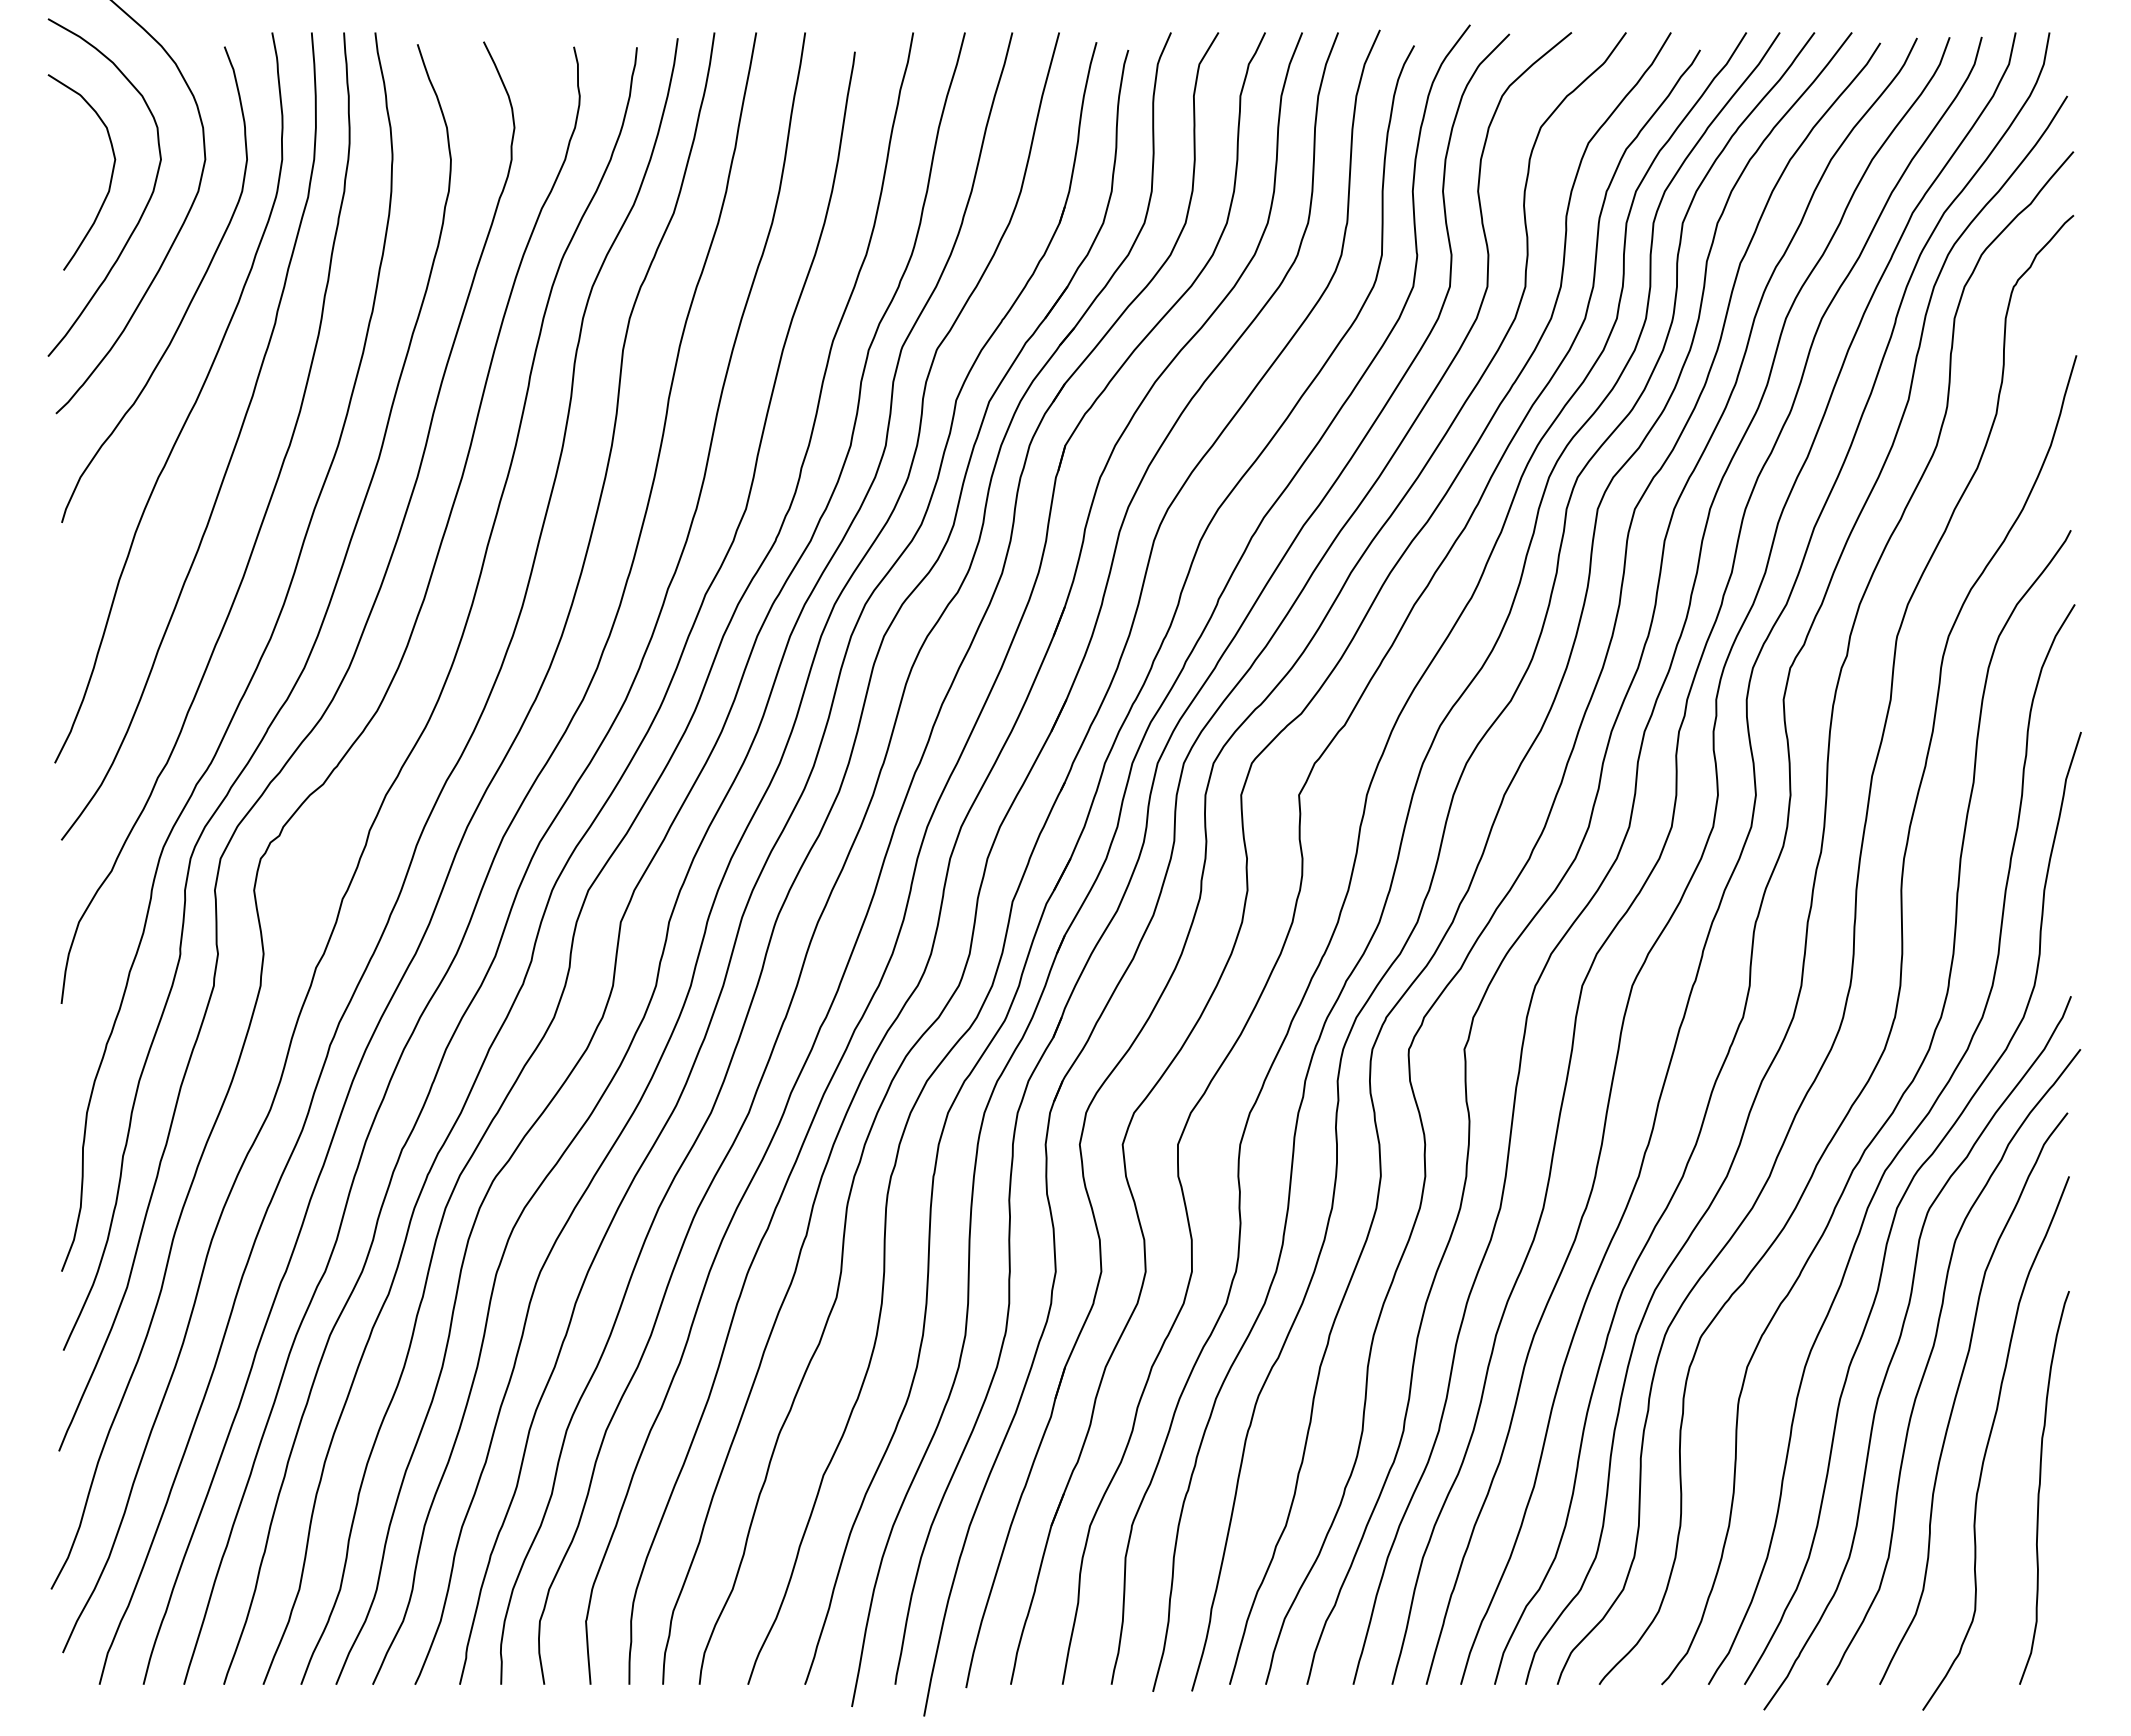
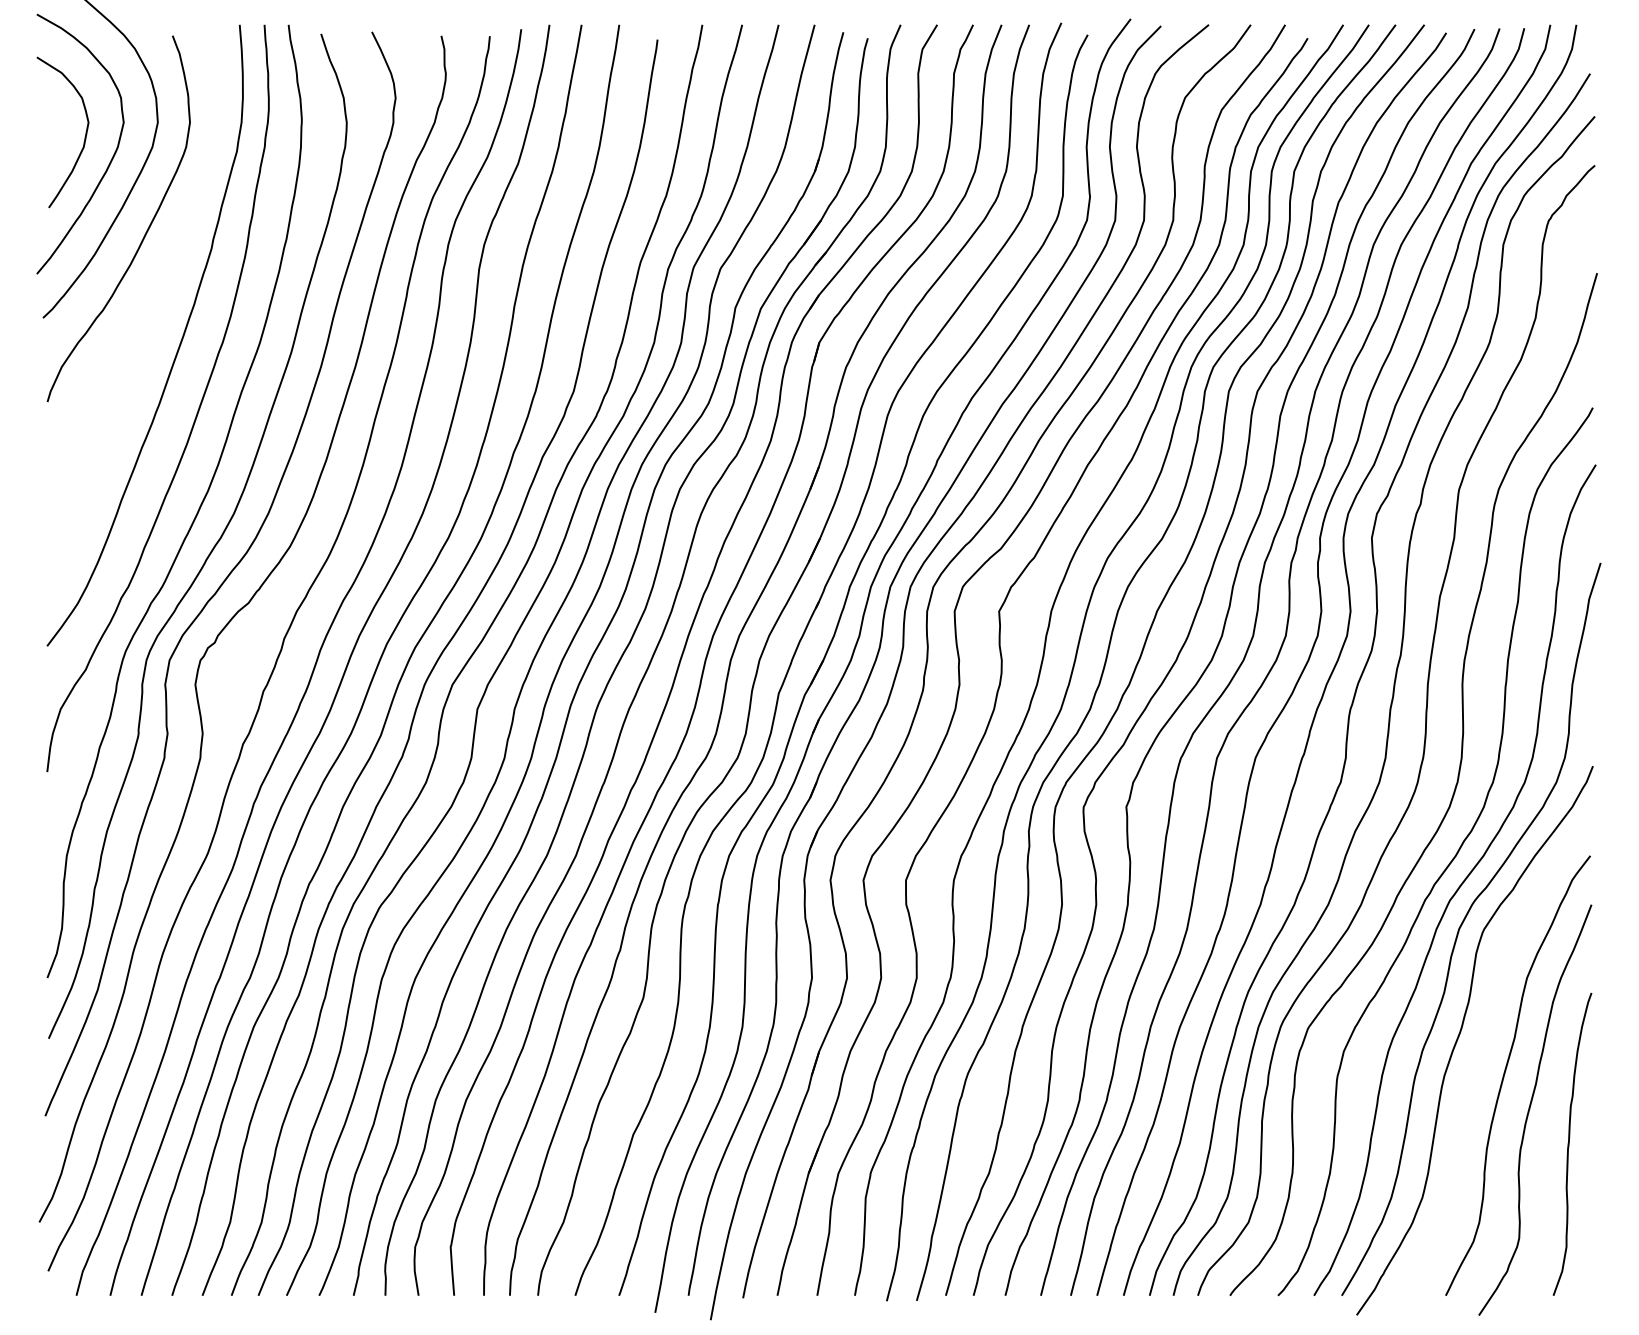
curve: (190, 409) -> (146, 314), removed
curve: (1930, 1358) -> (1484, 1044), removed

